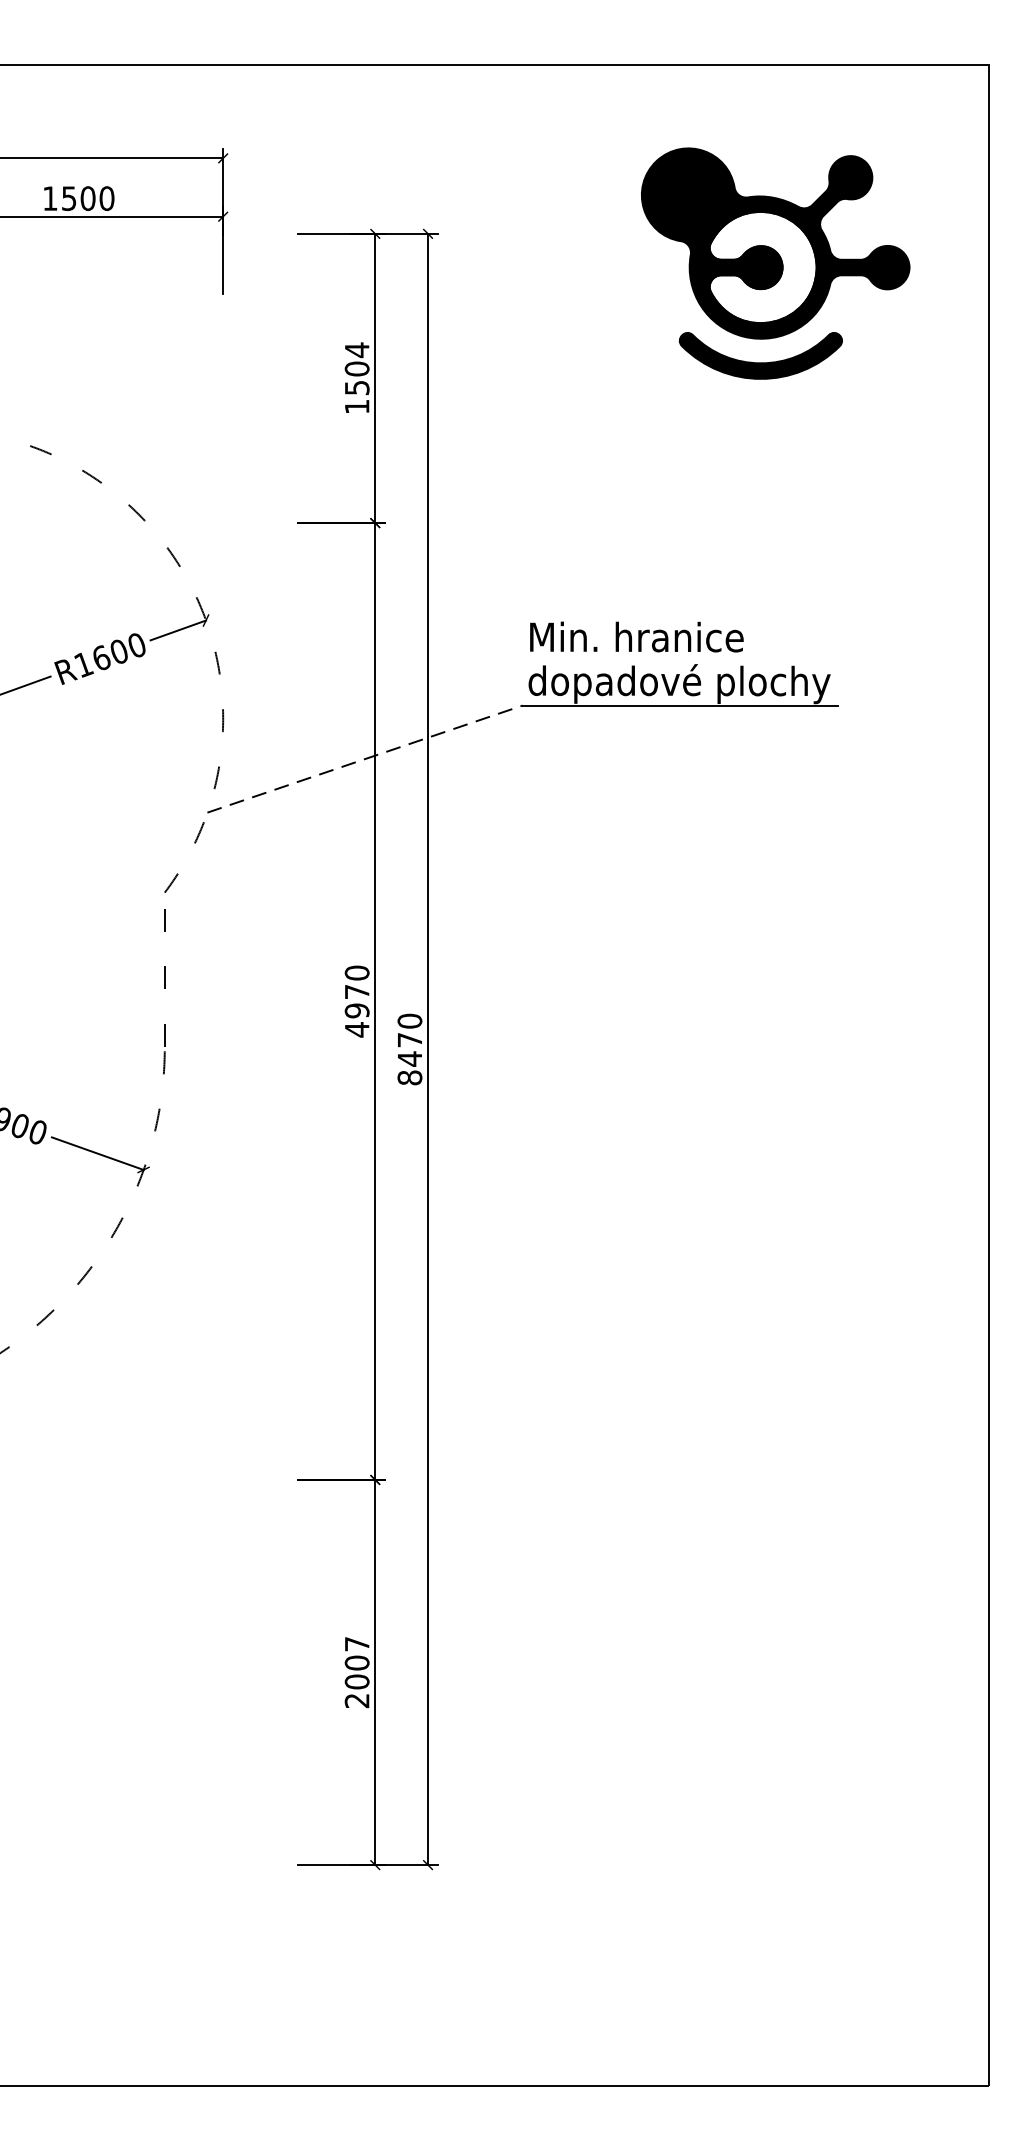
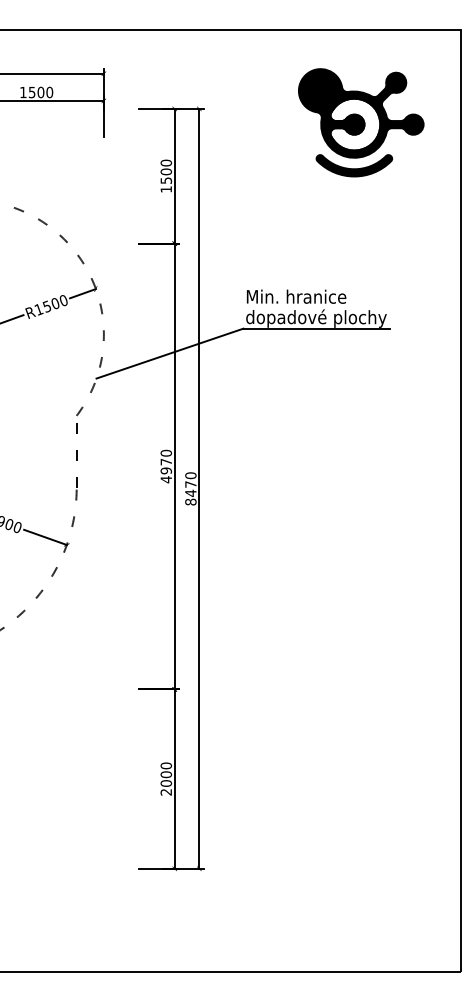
text: (355, 348) -> (165, 162), 1504 -> 1500
text: (99, 657) -> (46, 306), R1600 -> R1500
line: (364, 758) -> (169, 353), dashed -> solid
text: (355, 1643) -> (165, 765), 2007 -> 2000

